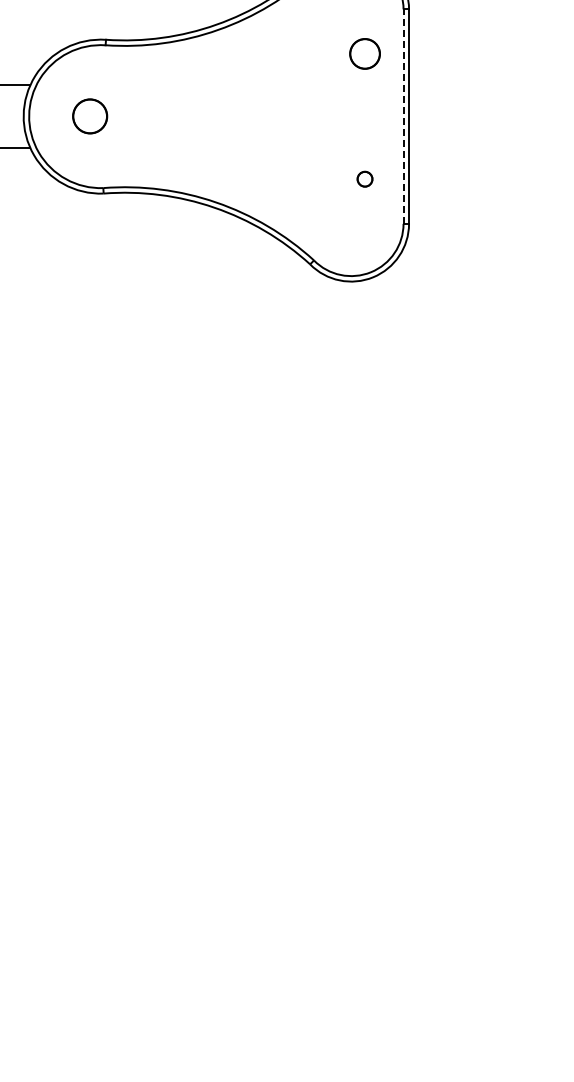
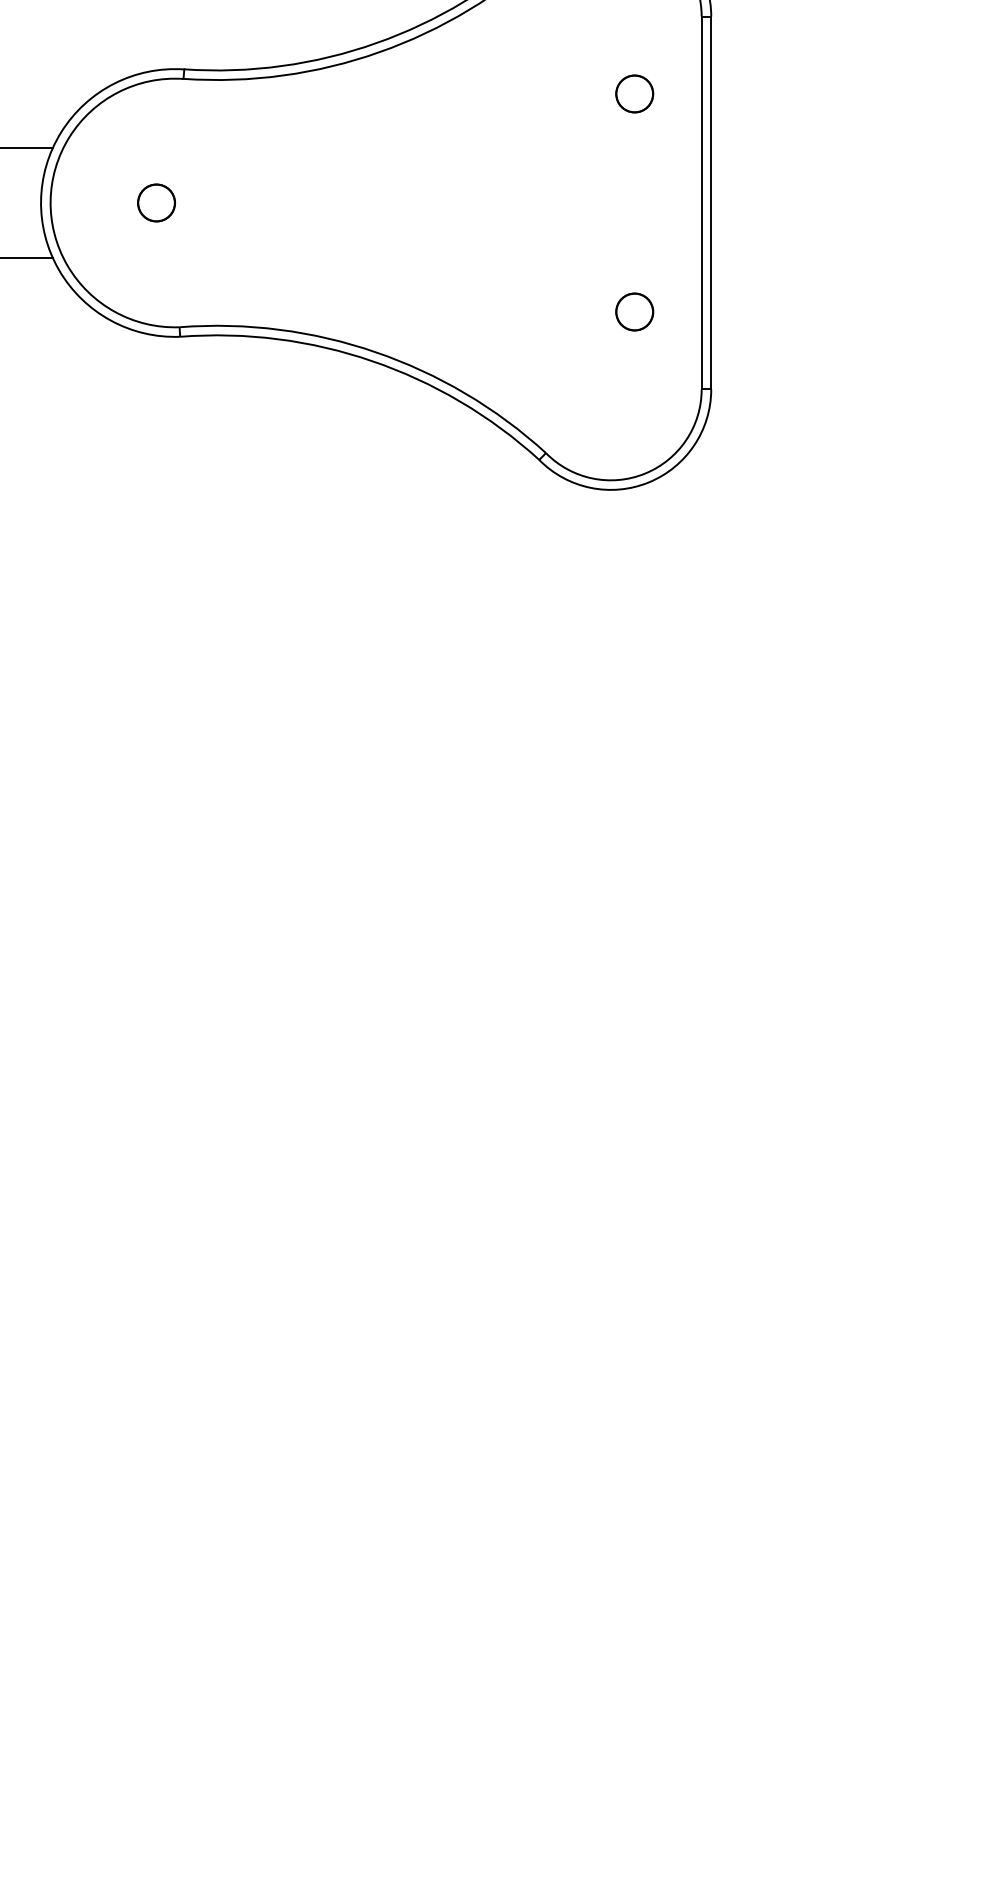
circle: (364, 53) -> (633, 93), size x0.71
circle: (89, 116) -> (155, 202), size x0.62
line: (403, 116) -> (701, 202), dashed -> solid
circle: (364, 178) -> (633, 310), size x1.43

